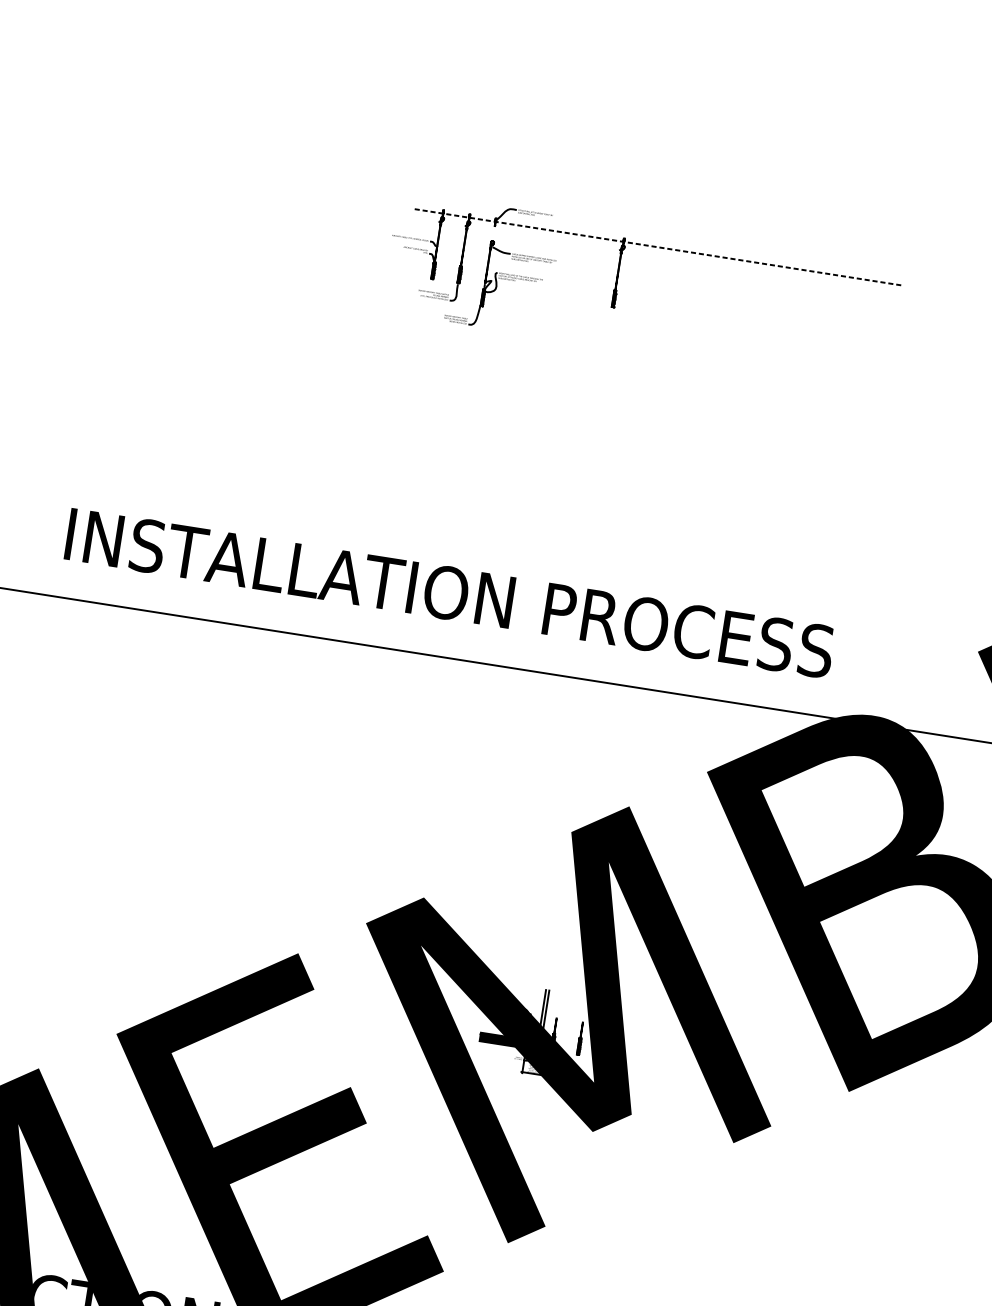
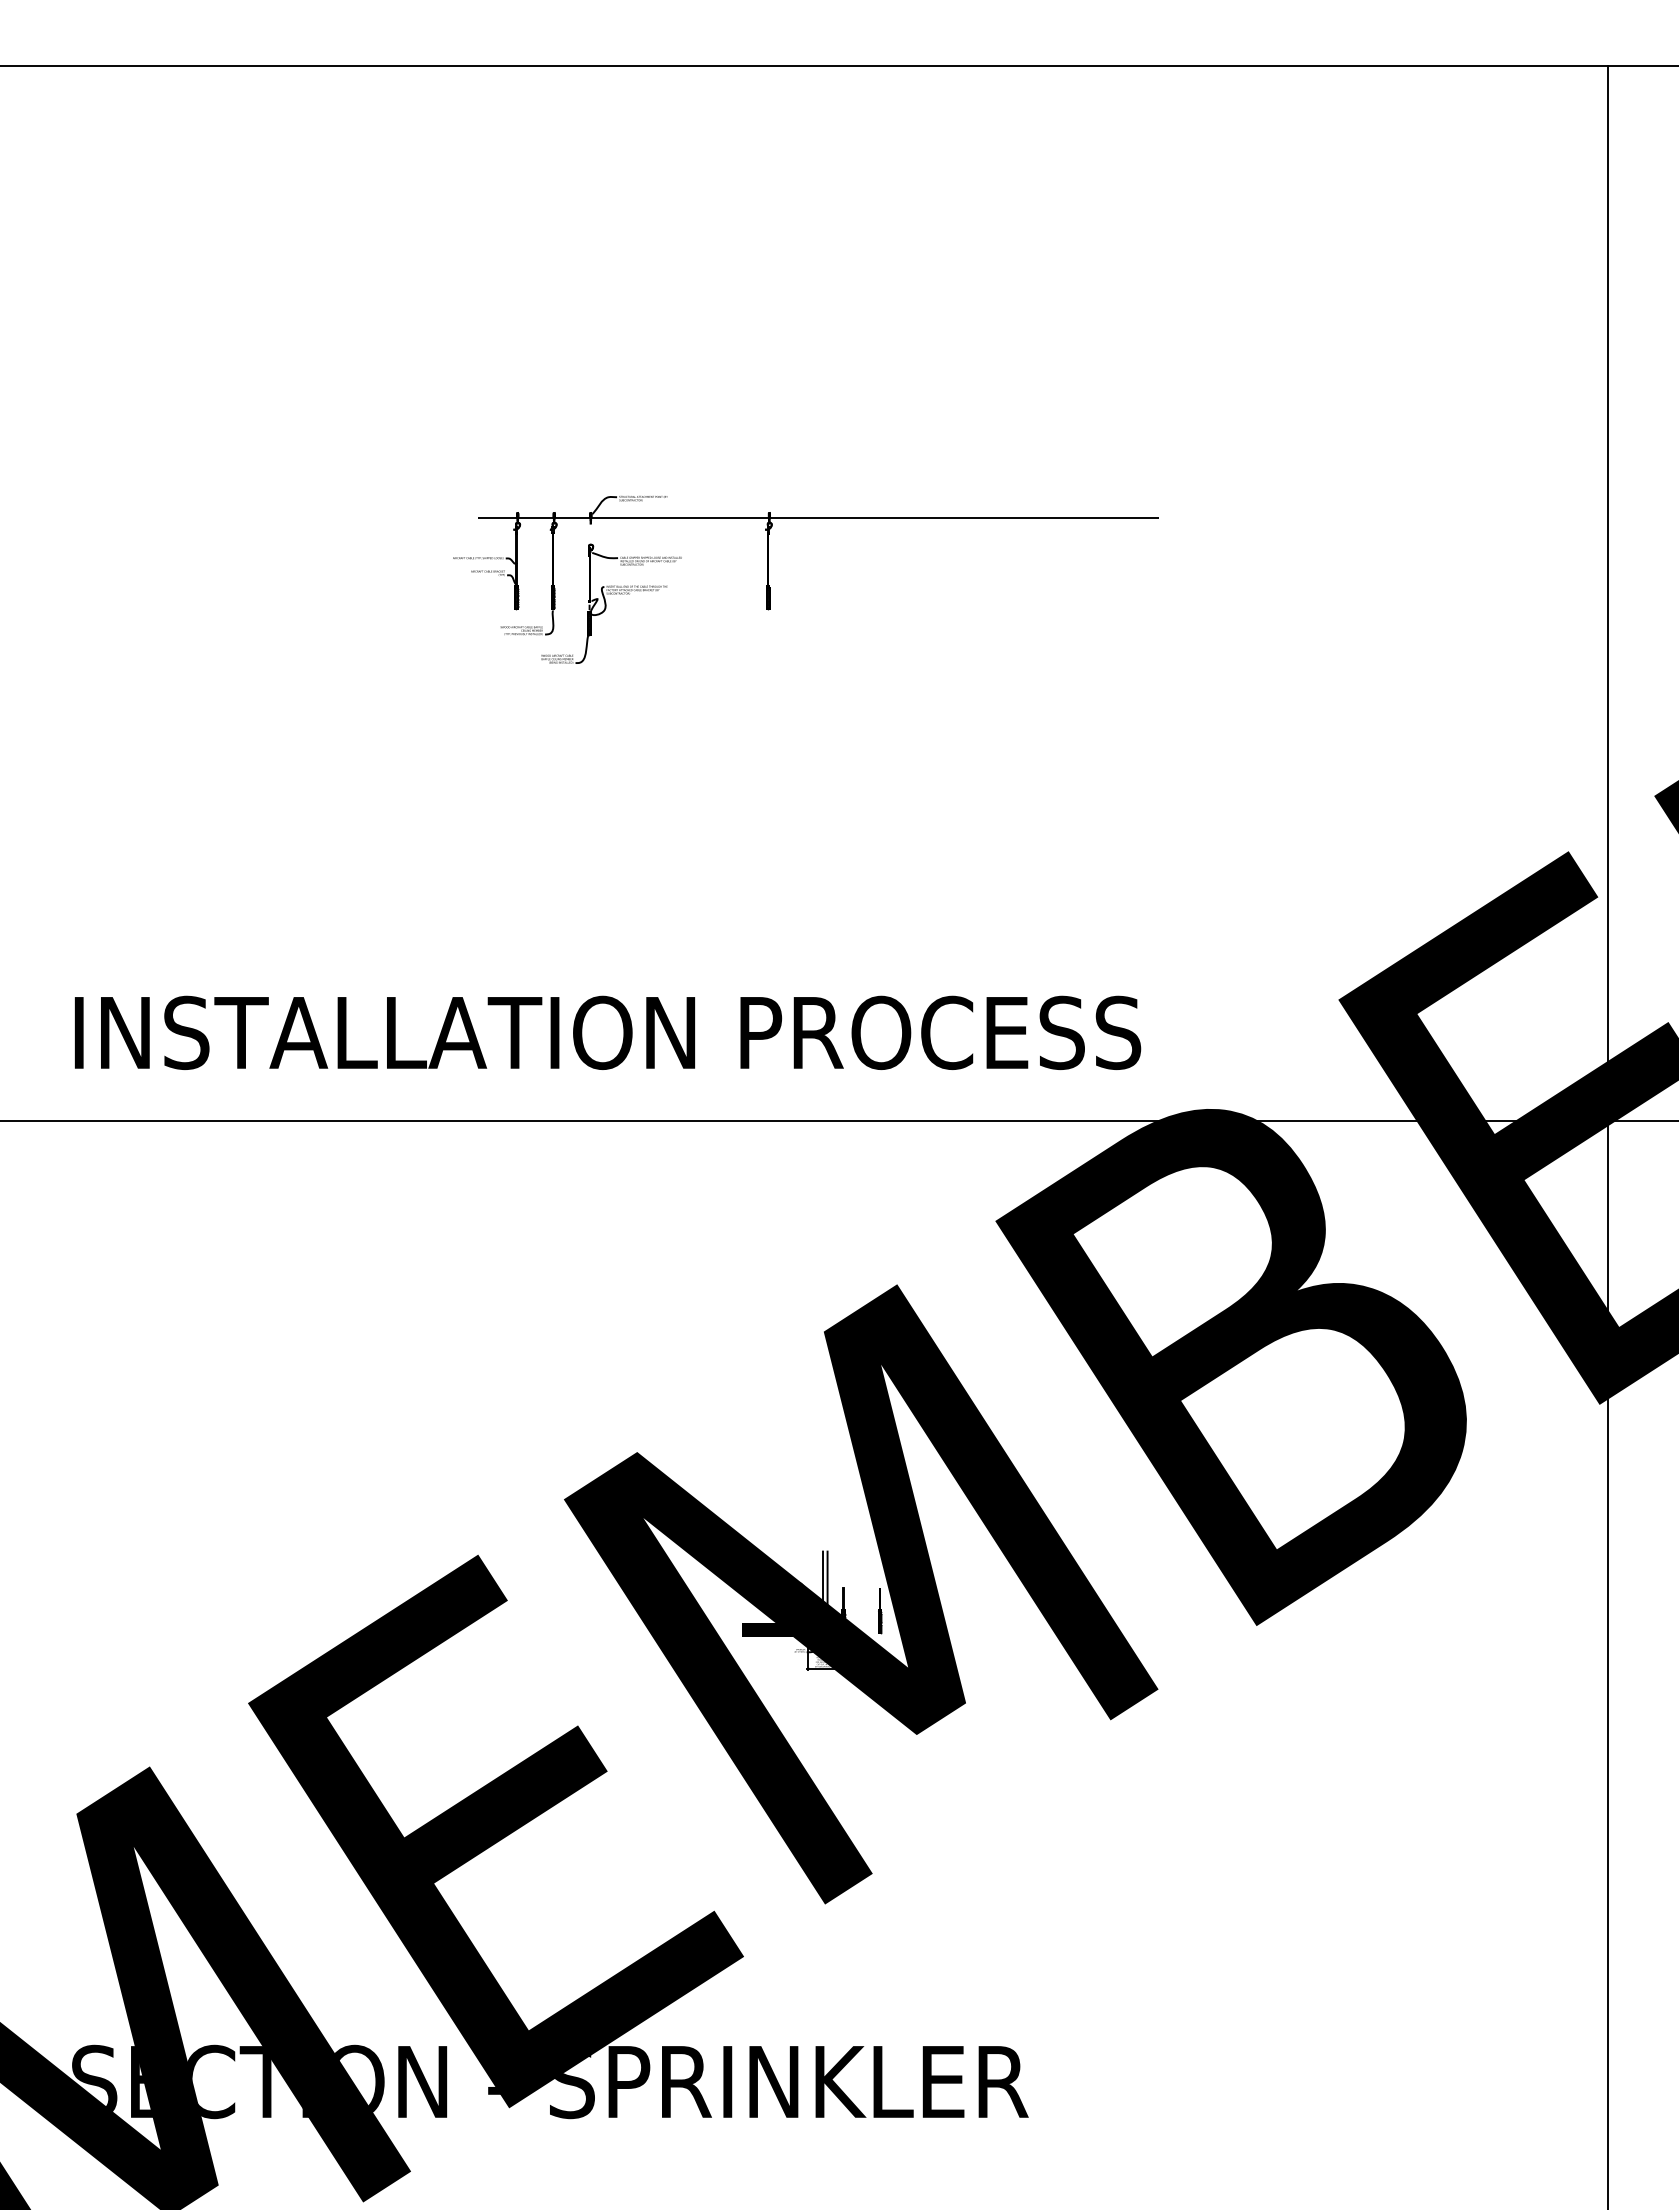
line: (659, 247) -> (818, 517), dashed -> solid

